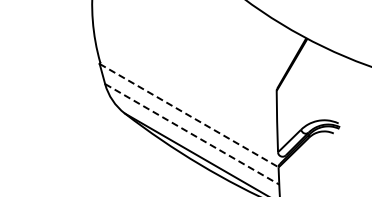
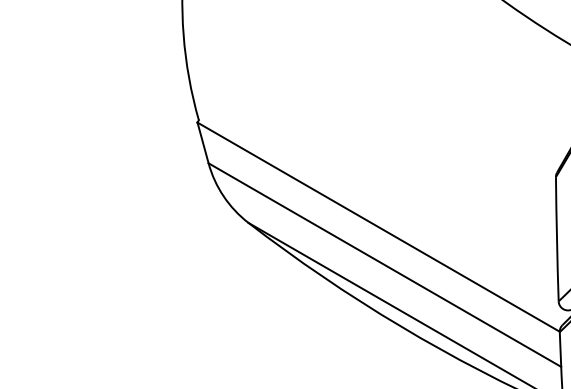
line: (189, 115) -> (379, 226), dashed -> solid
line: (192, 134) -> (385, 265), dashed -> solid

